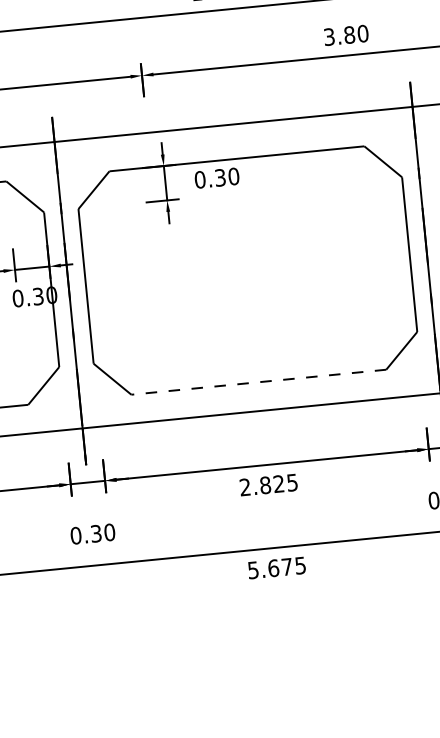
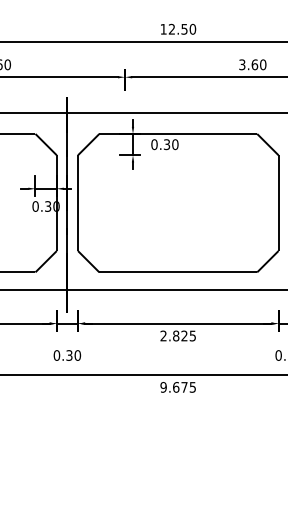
text: (348, 34) -> (254, 64), 3.80 -> 3.60
line: (259, 382) -> (178, 272), dashed -> solid
text: (253, 570) -> (163, 387), 5.675 -> 9.675

